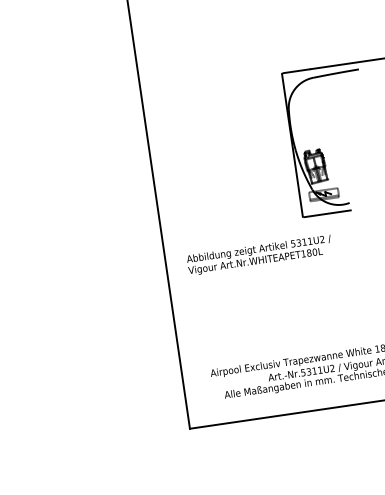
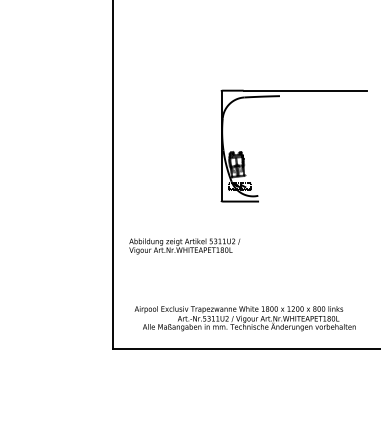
text: (259, 255) -> (184, 246), moved

